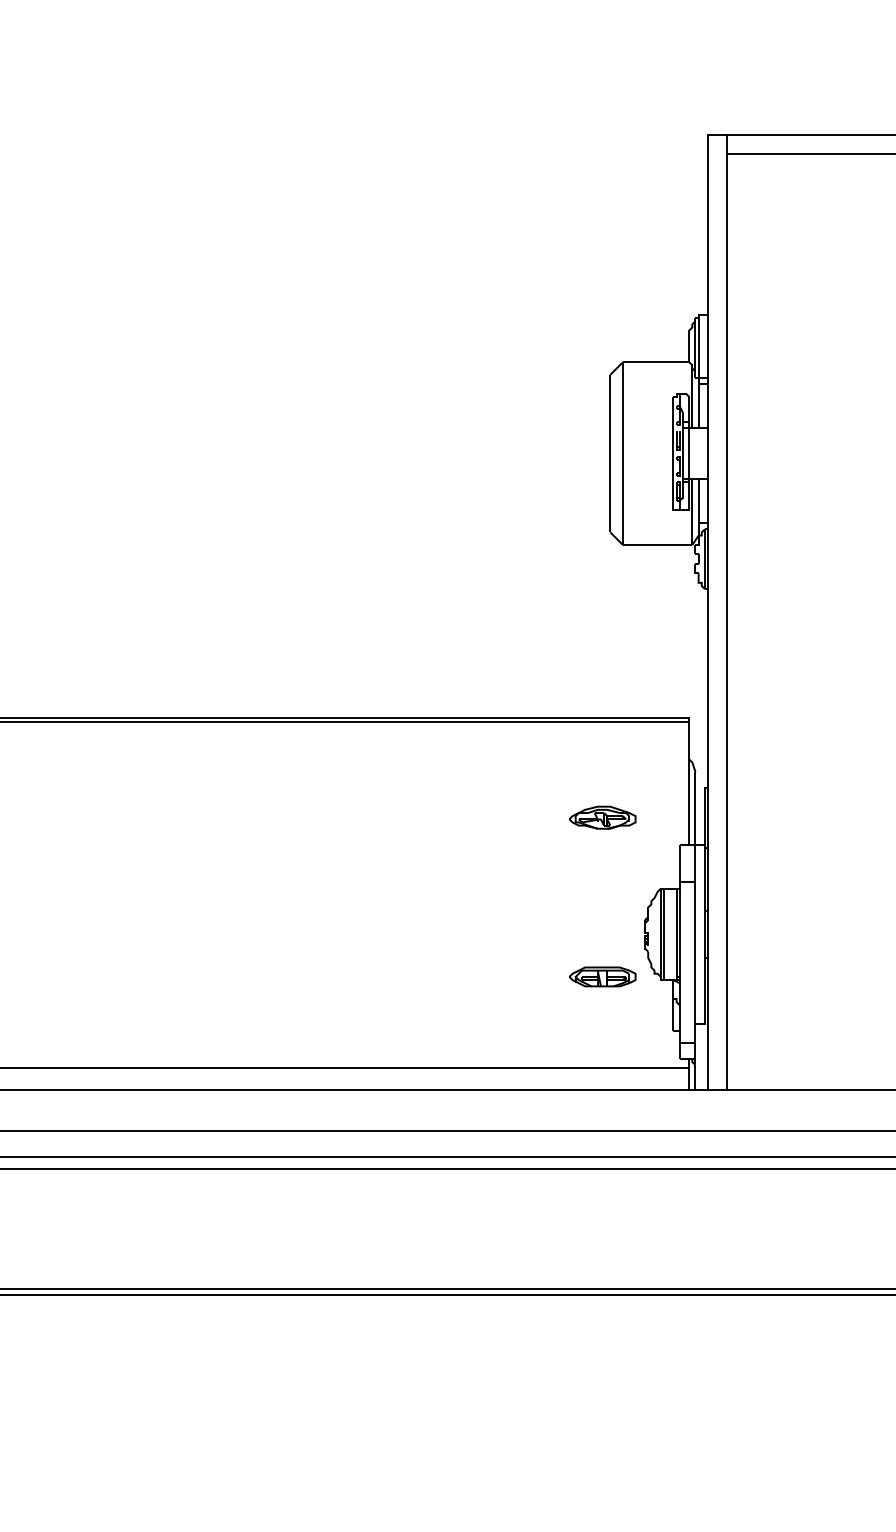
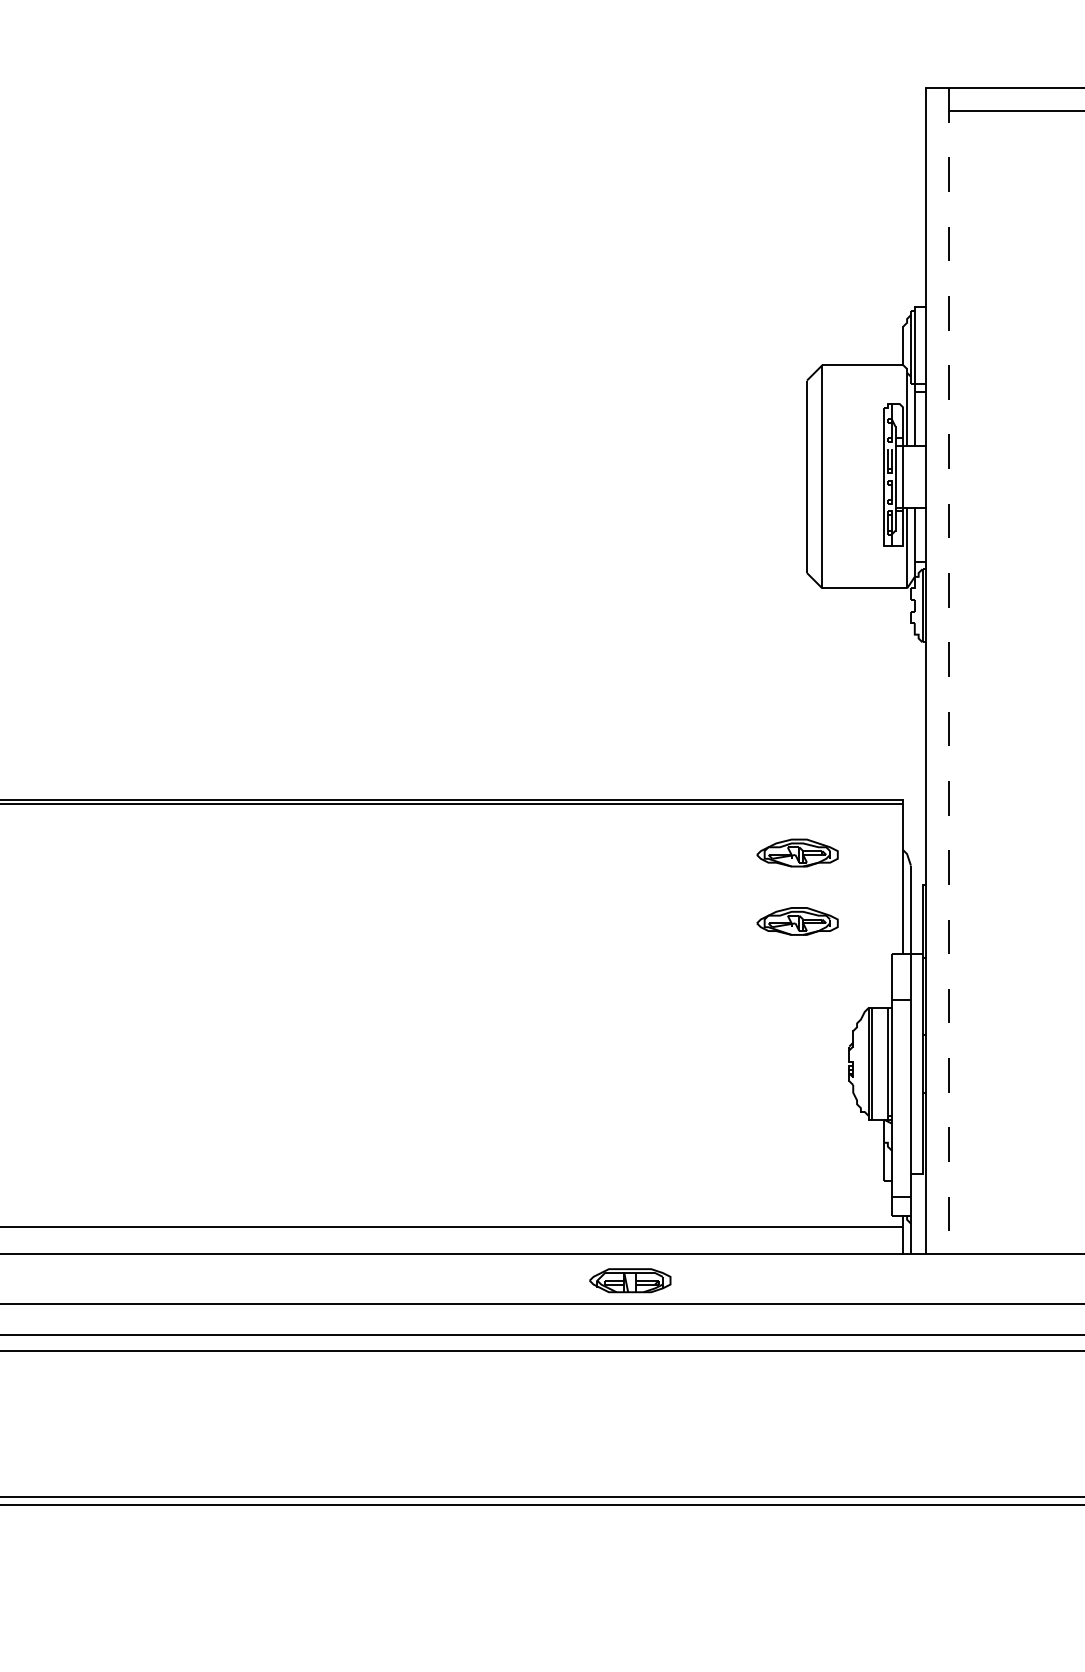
line: (727, 612) -> (950, 670), solid -> dashed
part: (602, 761) -> (797, 852), added
part: (602, 976) -> (630, 1280), moved

